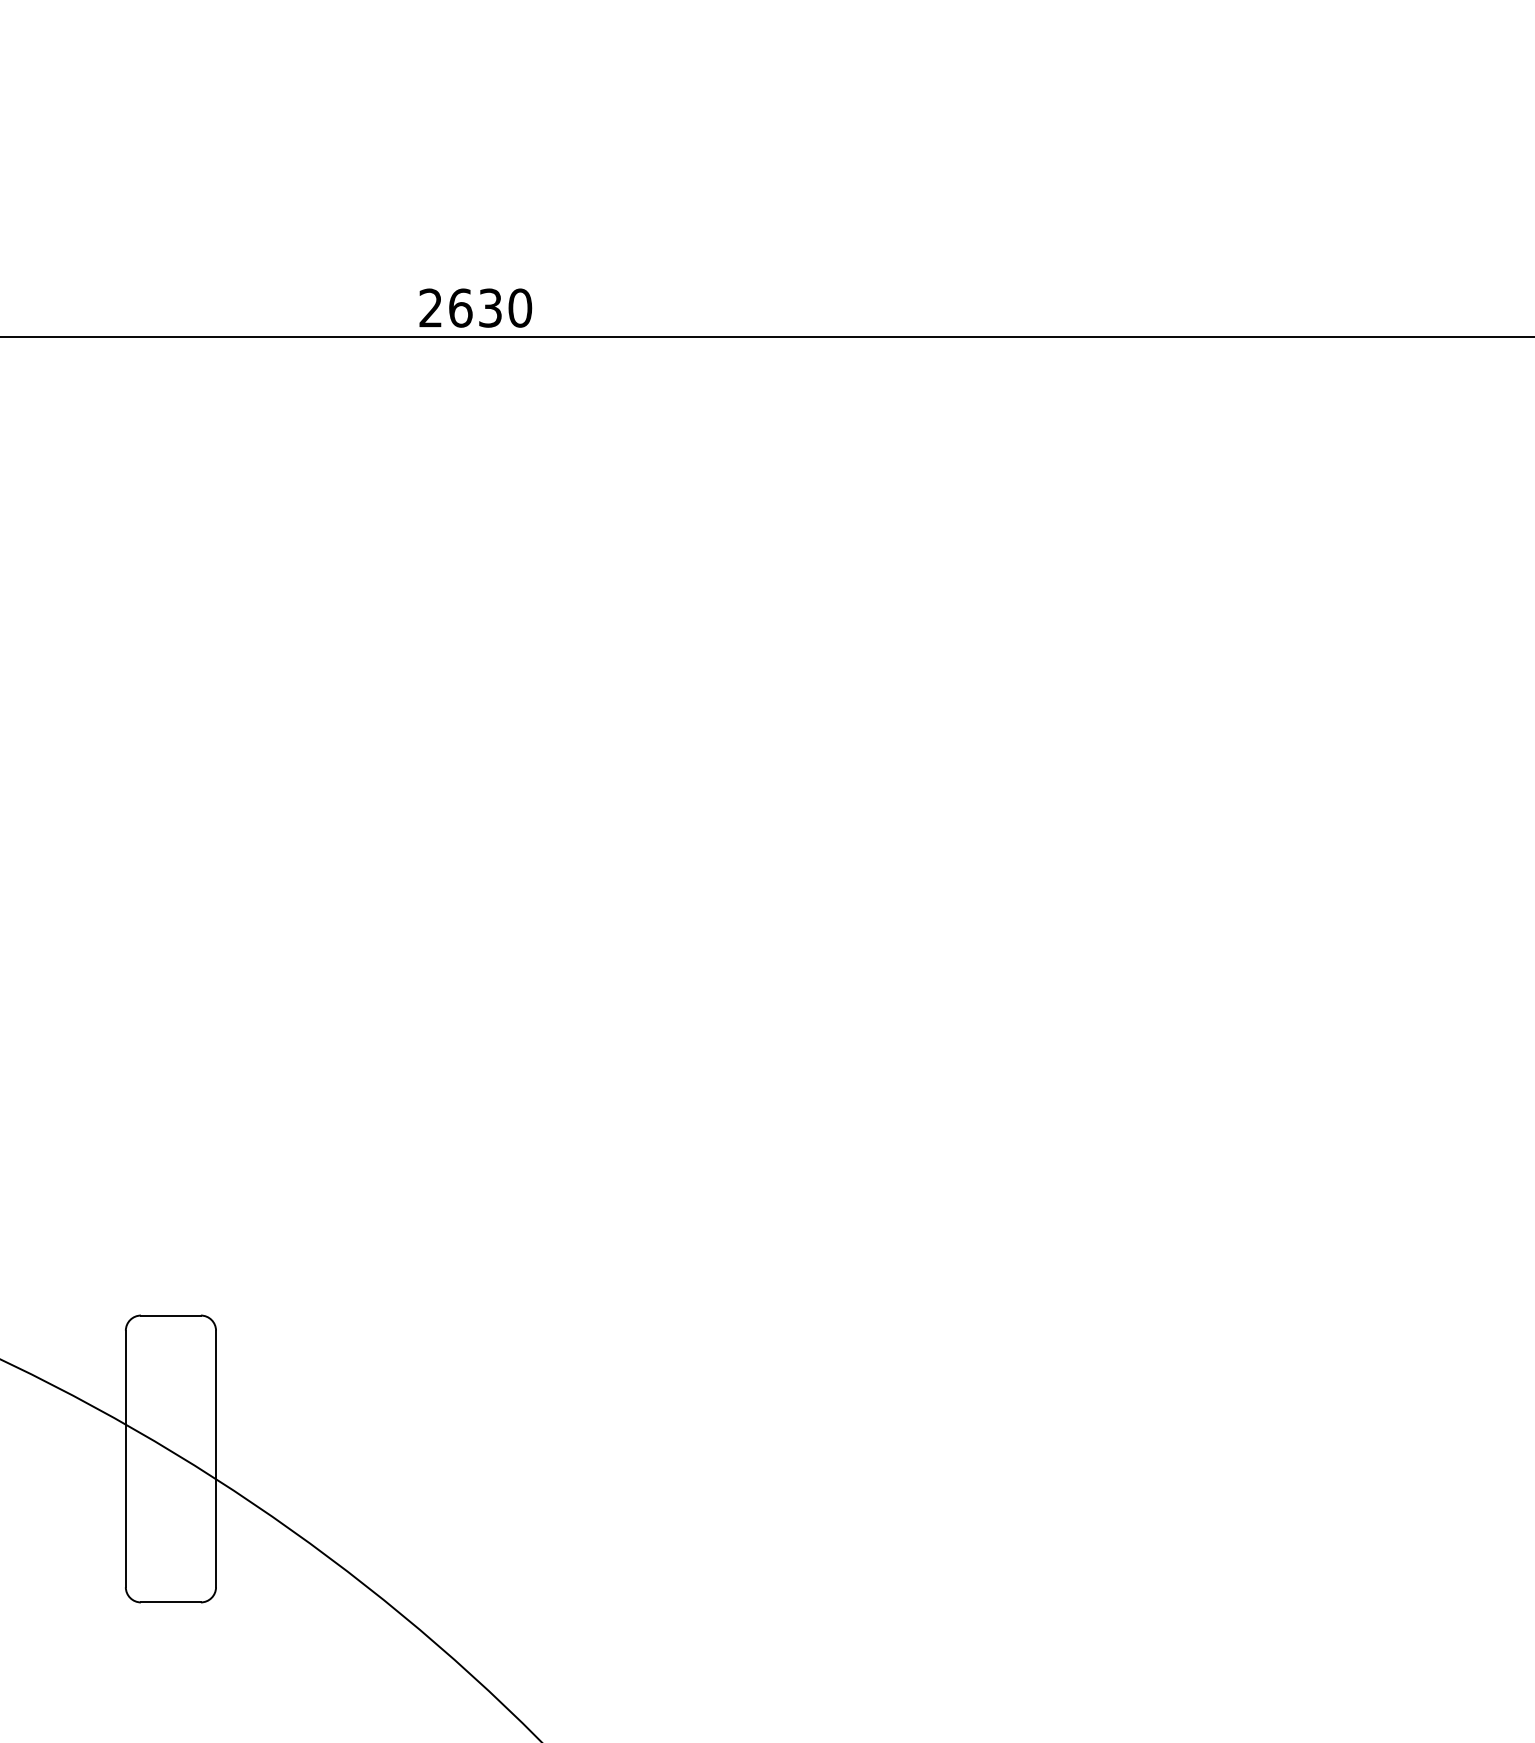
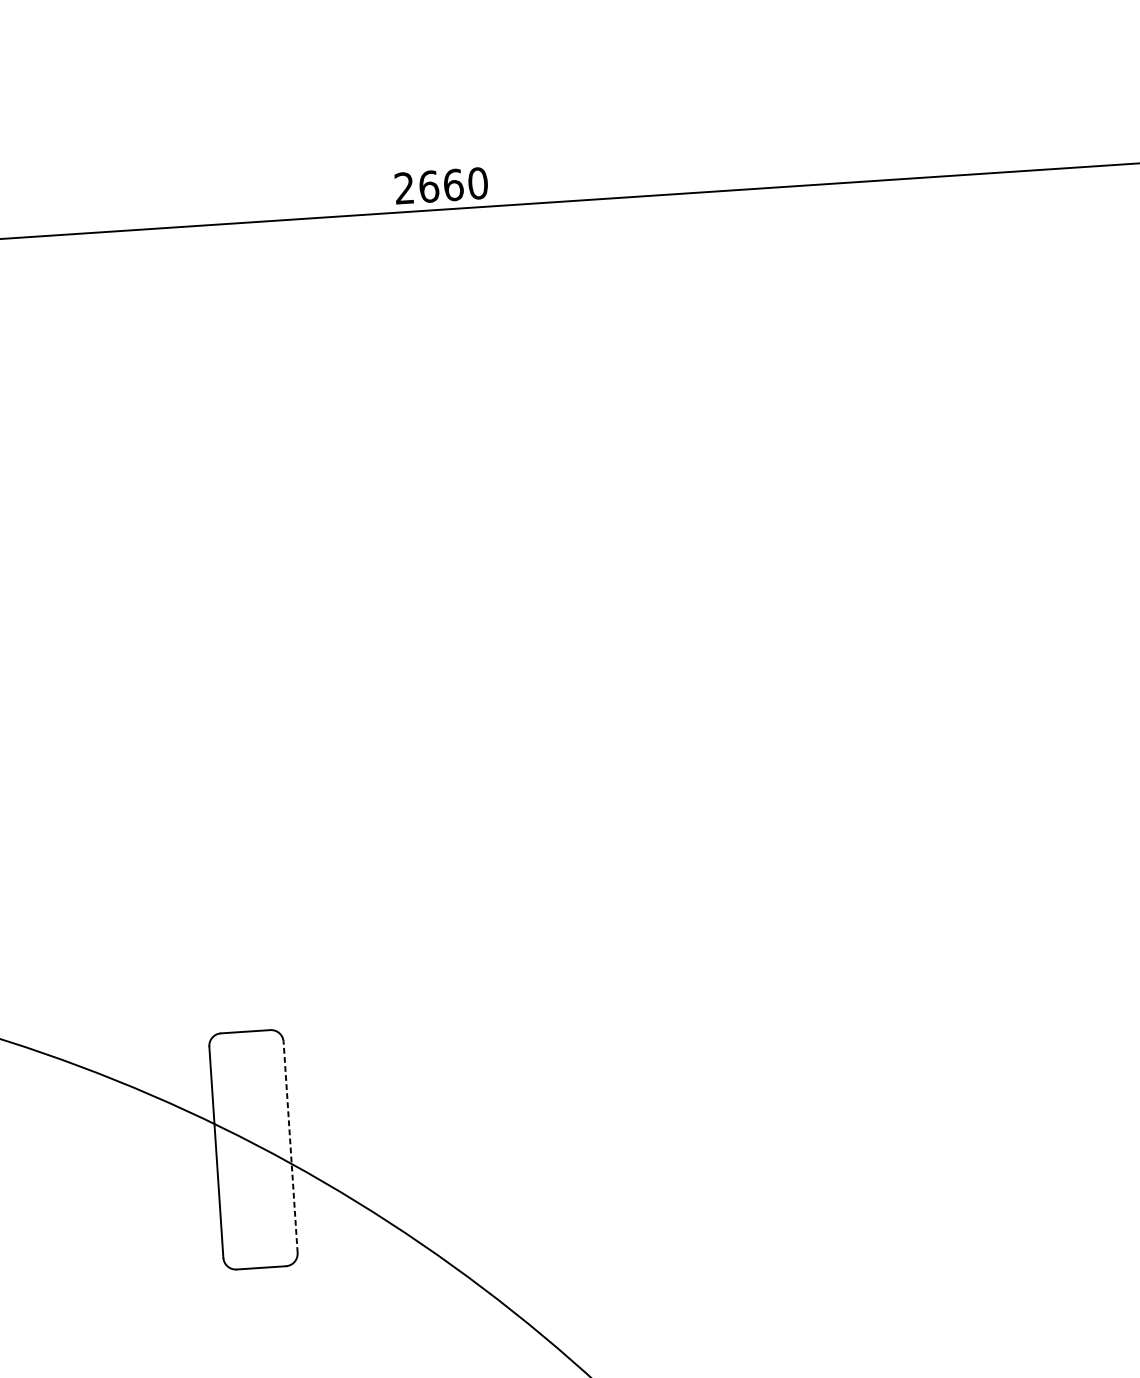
text: (490, 307) -> (453, 184), 2630 -> 2660
line: (216, 1458) -> (290, 1146), solid -> dashed

